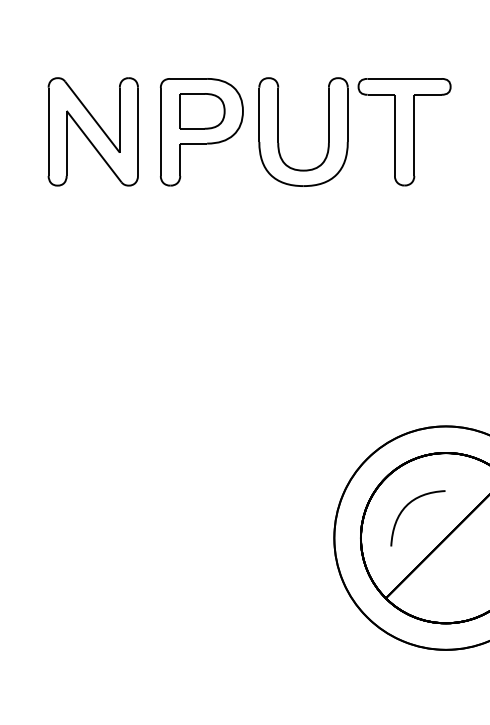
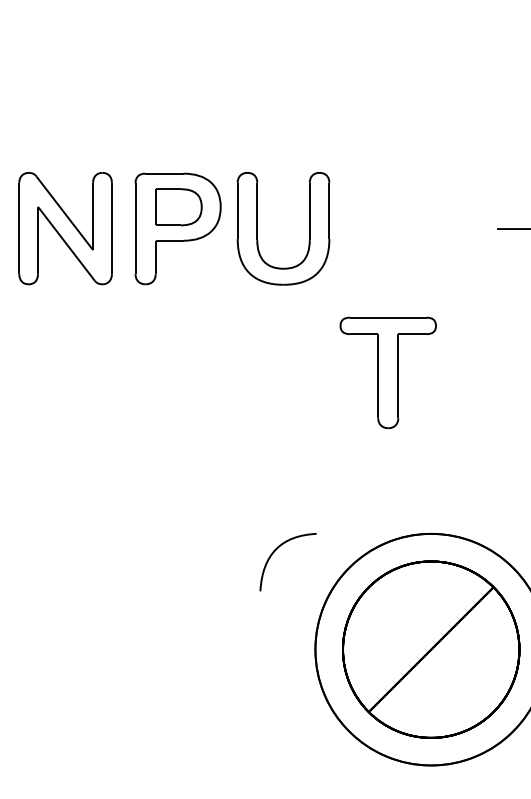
part: (403, 131) -> (387, 372), moved
curve: (406, 507) -> (276, 550), moved

